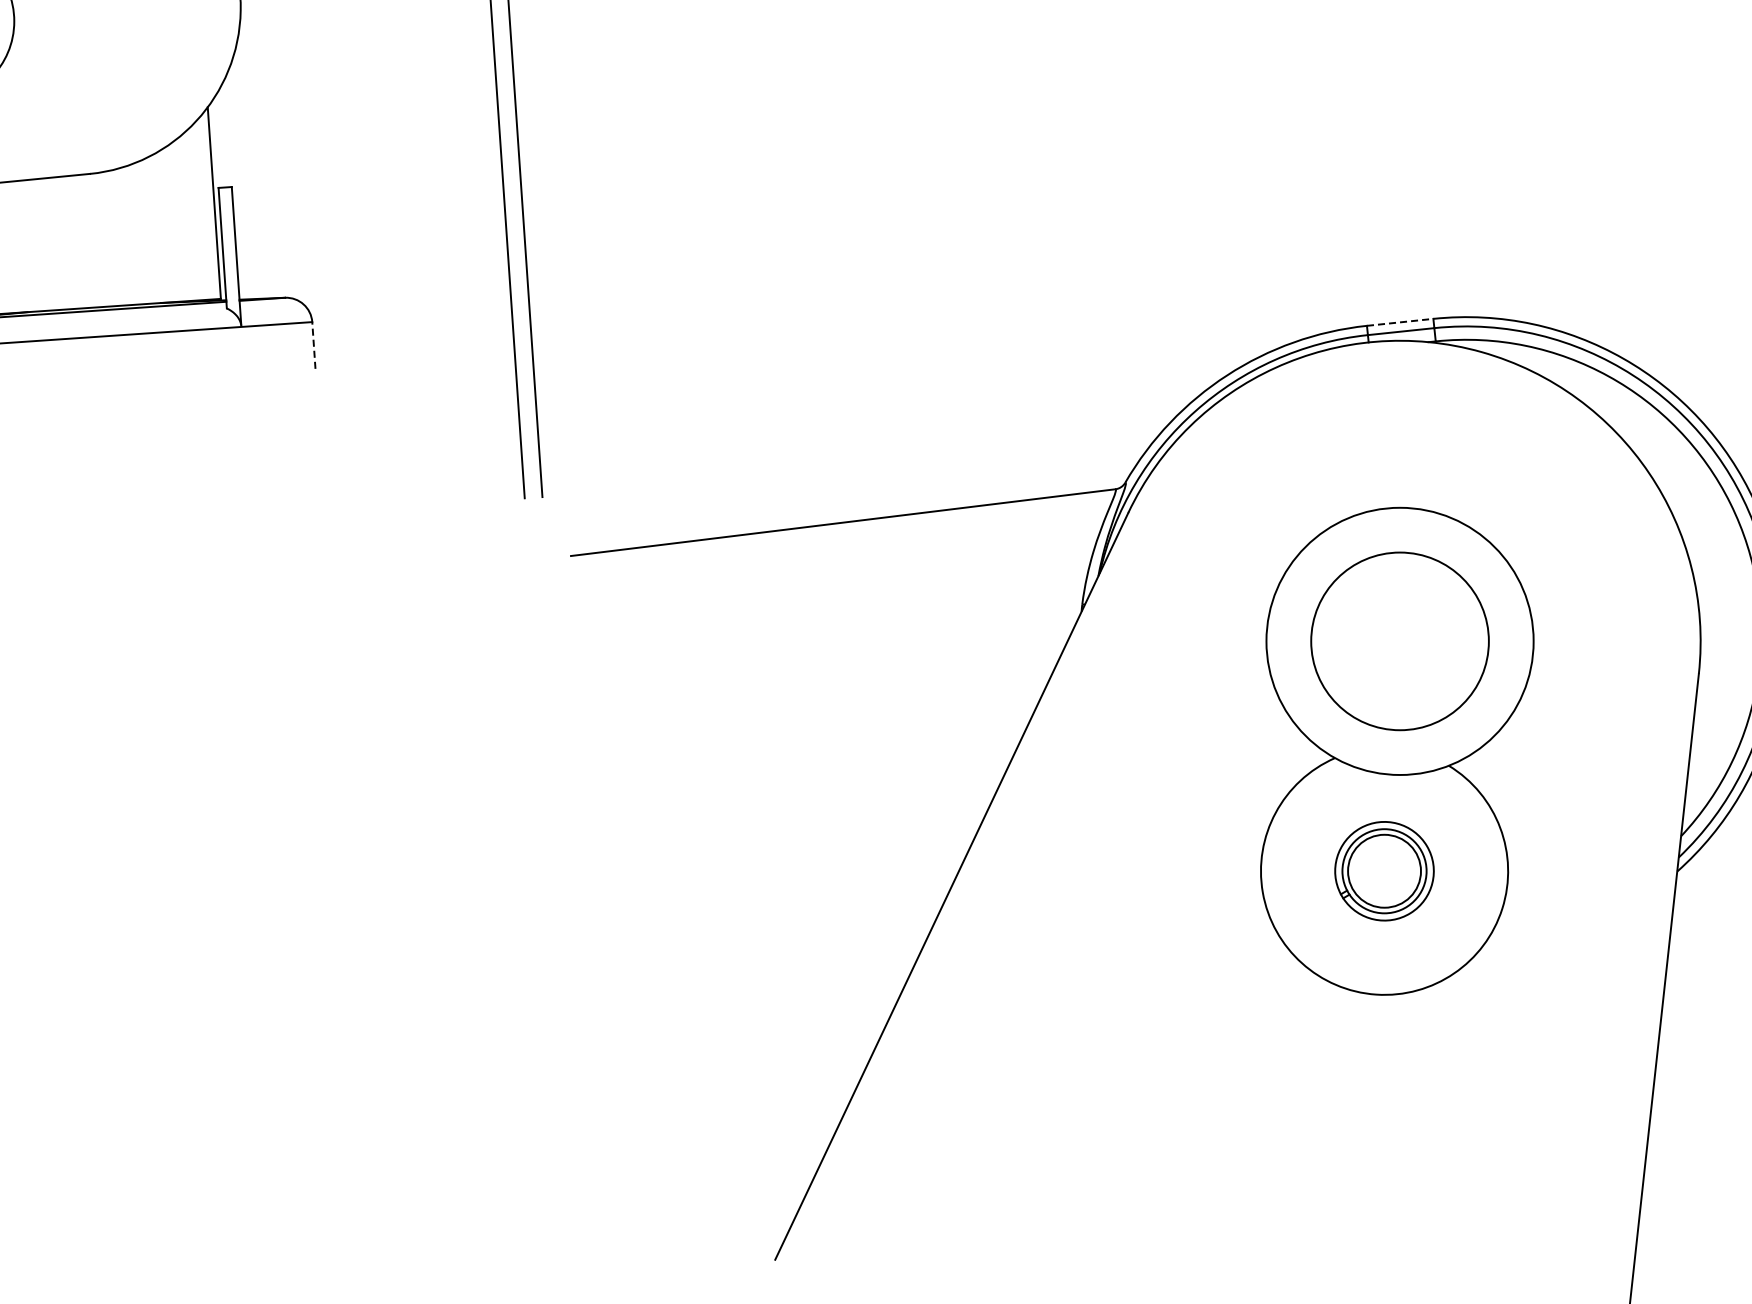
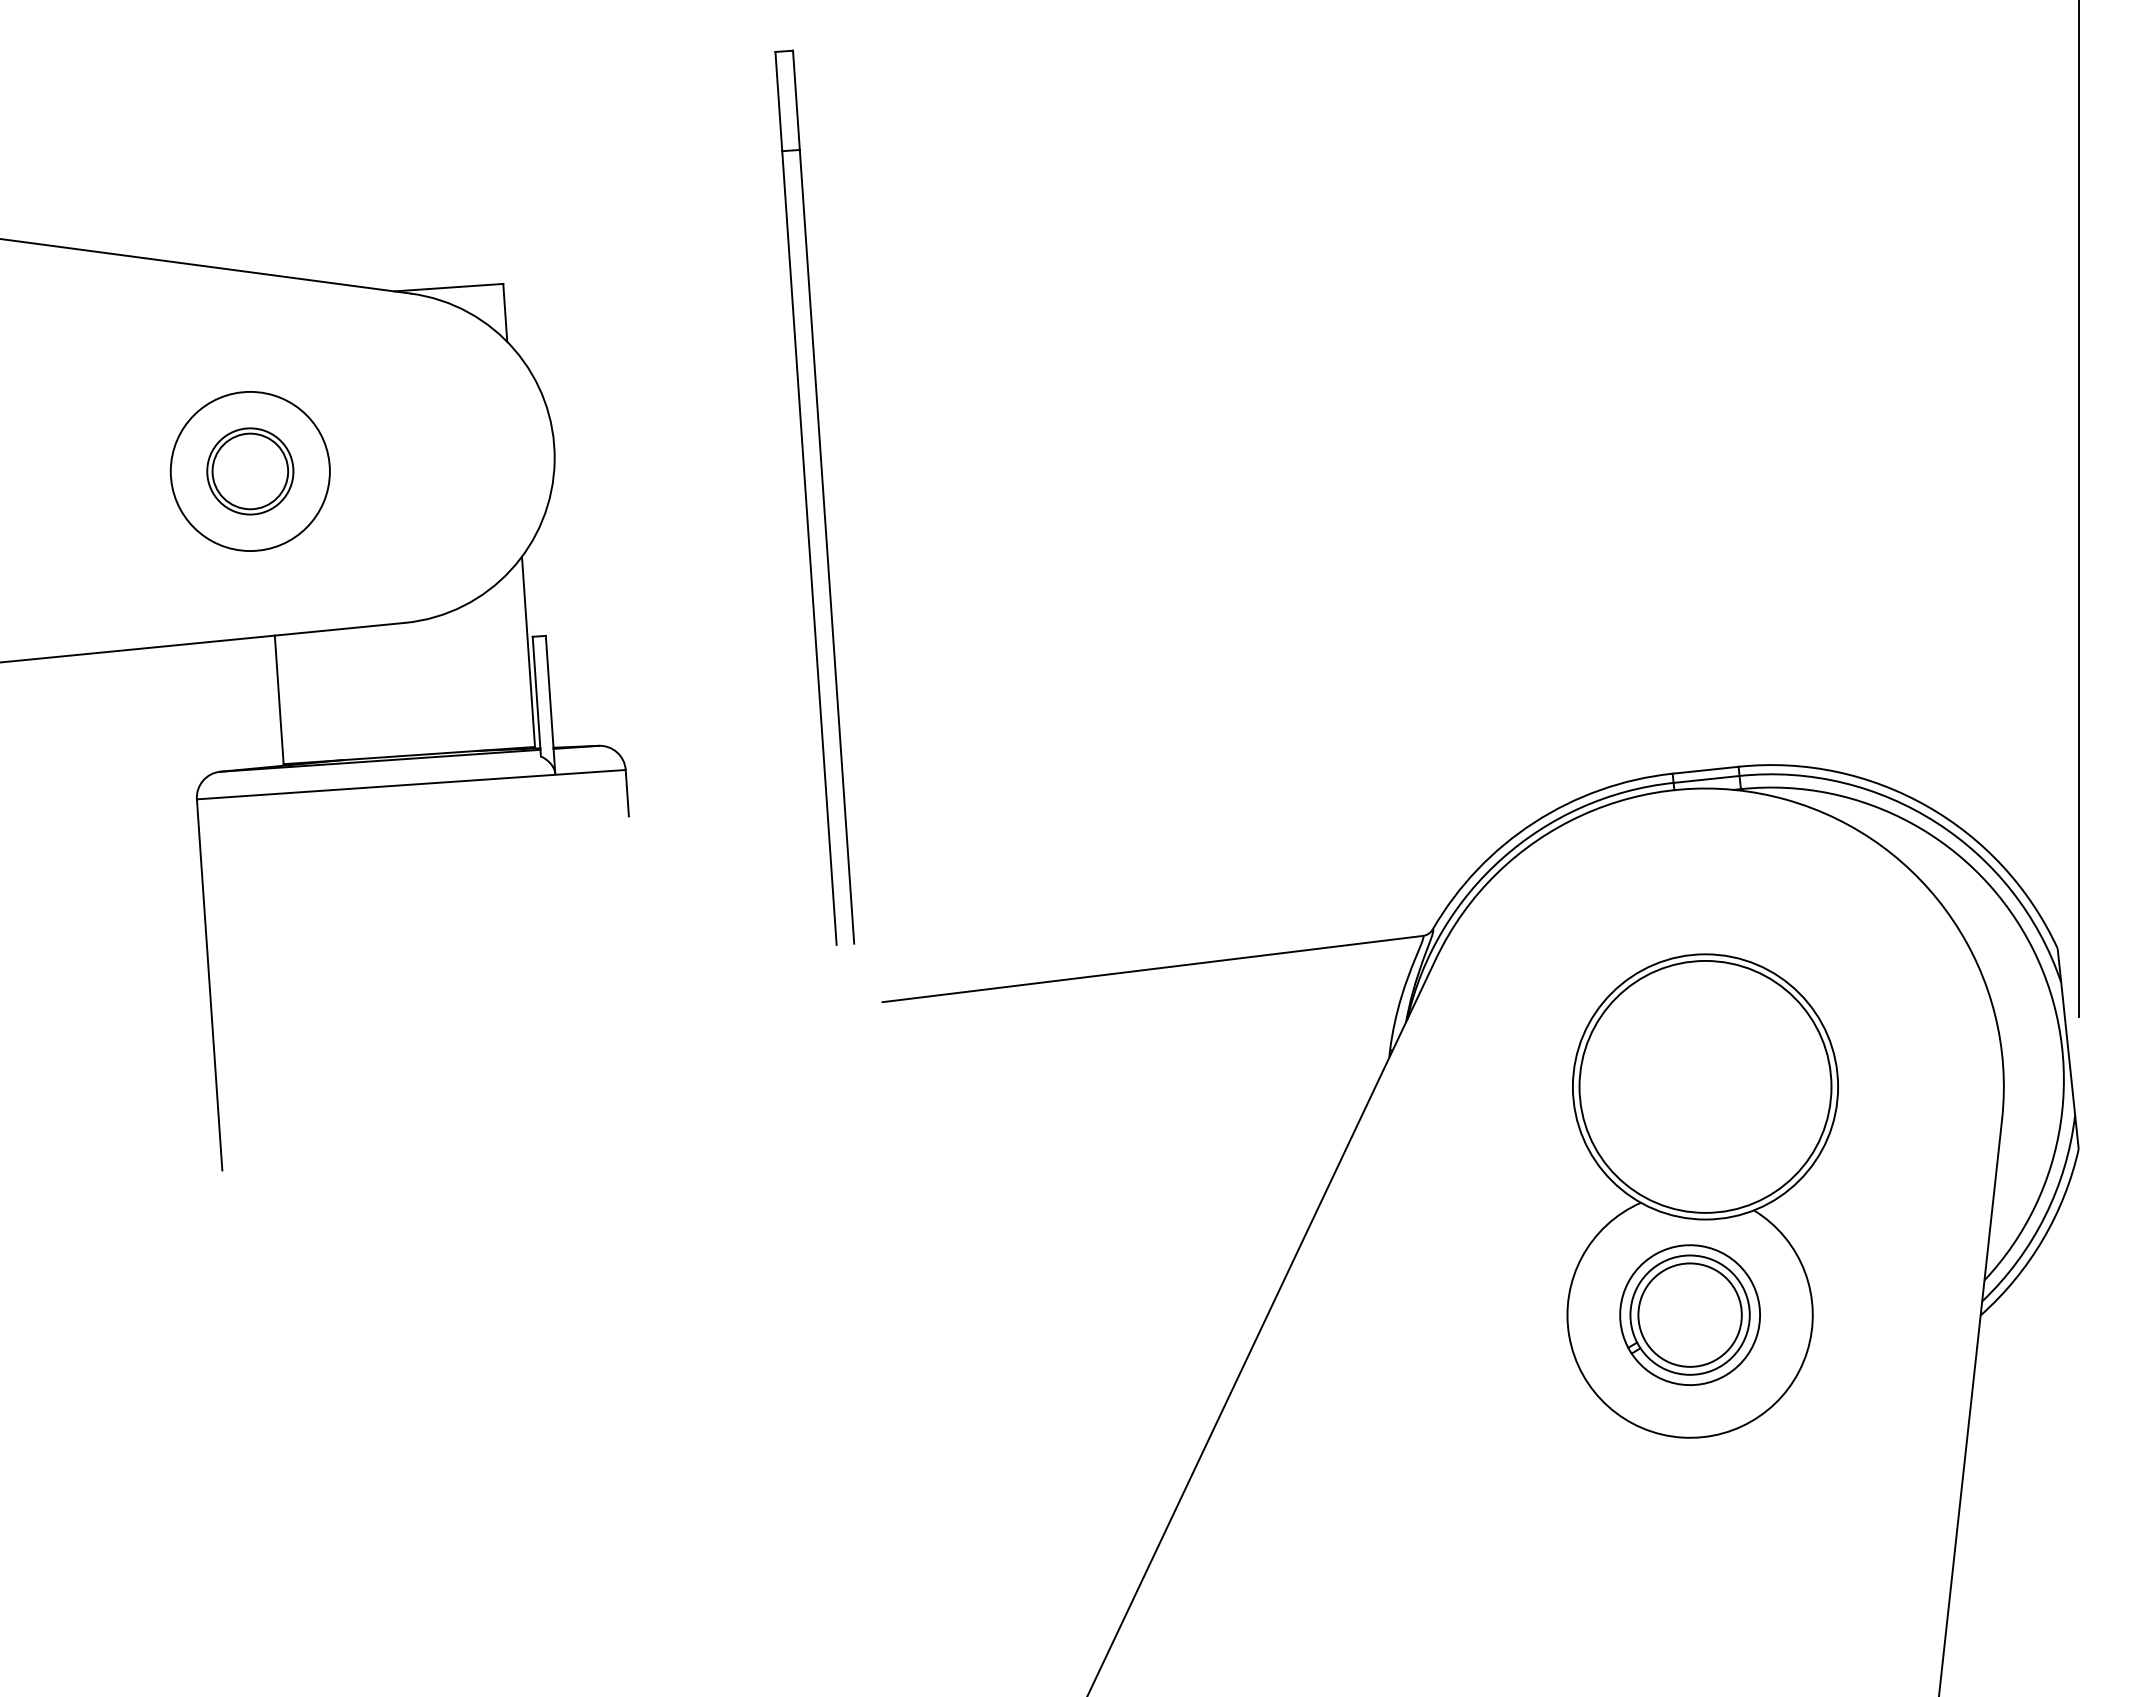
line: (1401, 322) -> (1706, 770), dashed -> solid
line: (314, 344) -> (627, 792), dashed -> solid
circle: (1400, 640) -> (1705, 1086), size x1.43
part: (1383, 870) -> (1689, 1314), size x1.43

